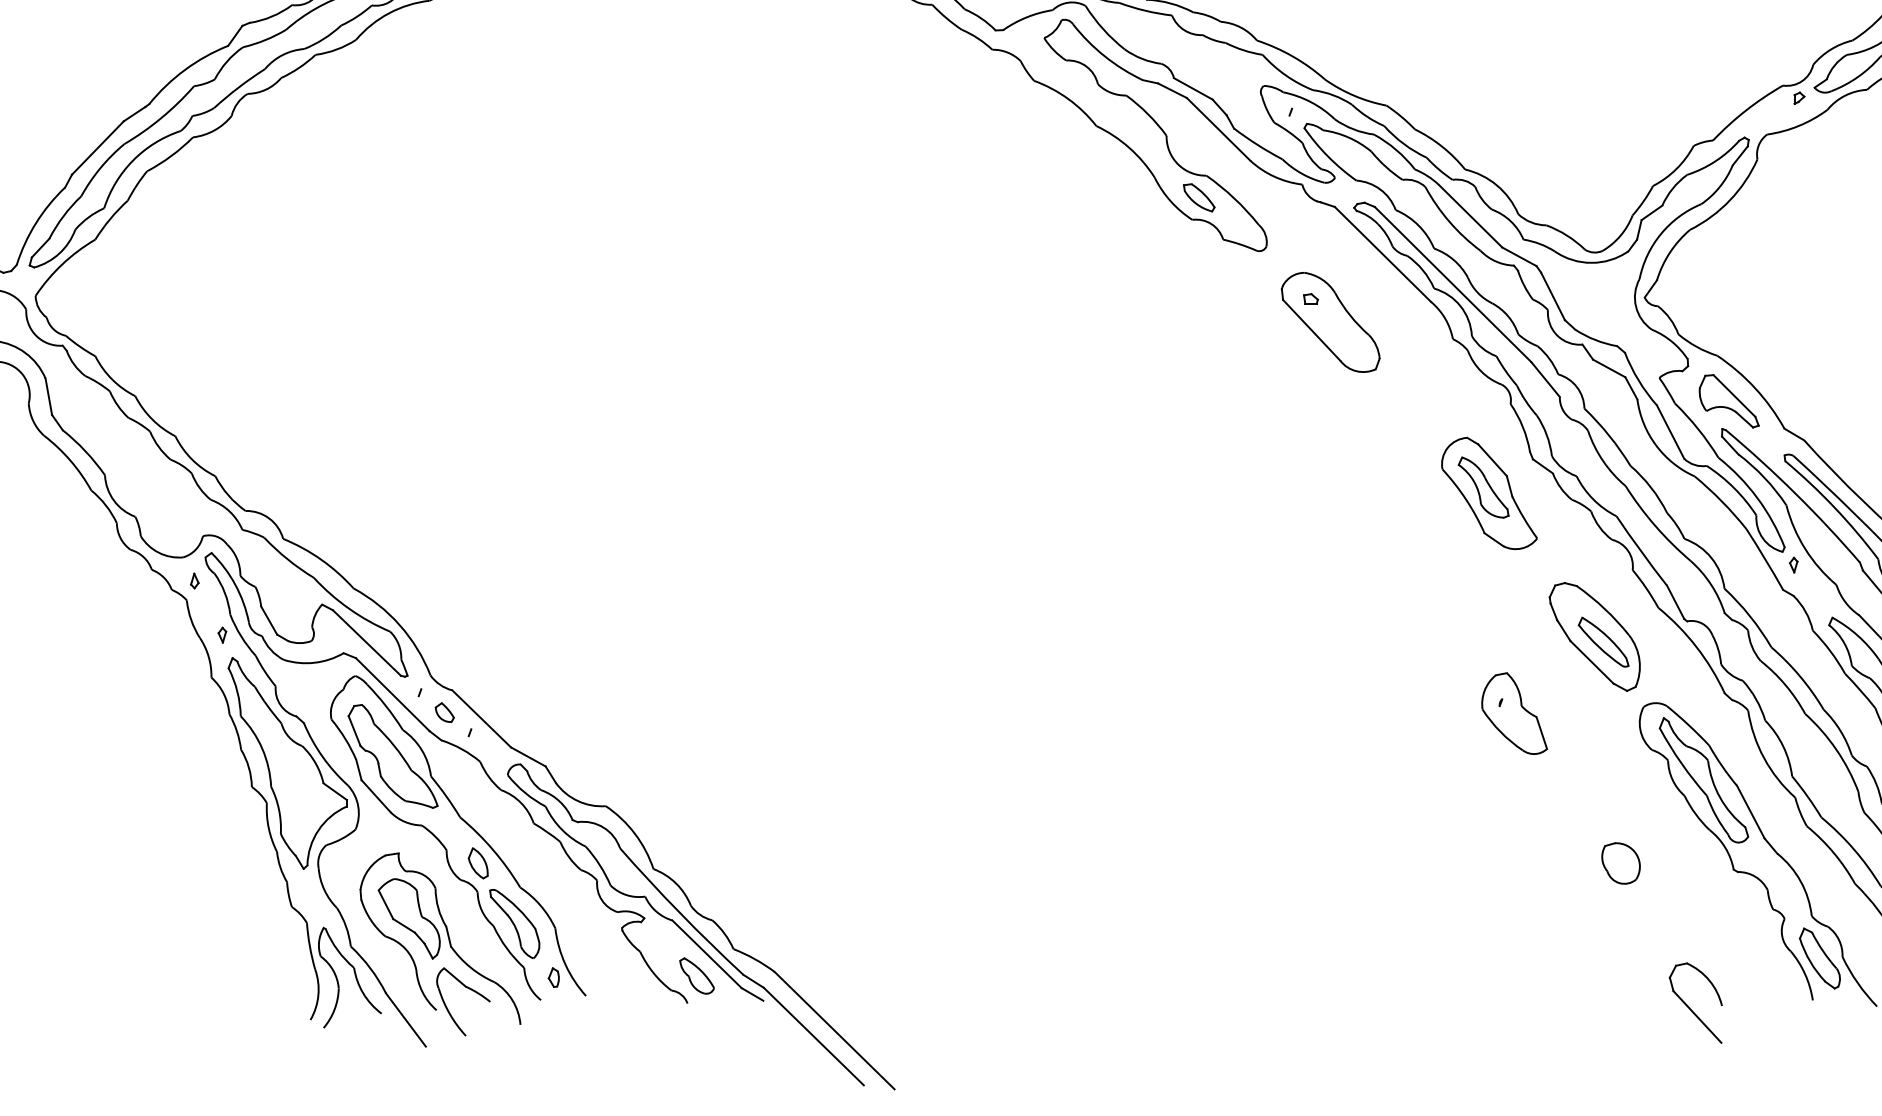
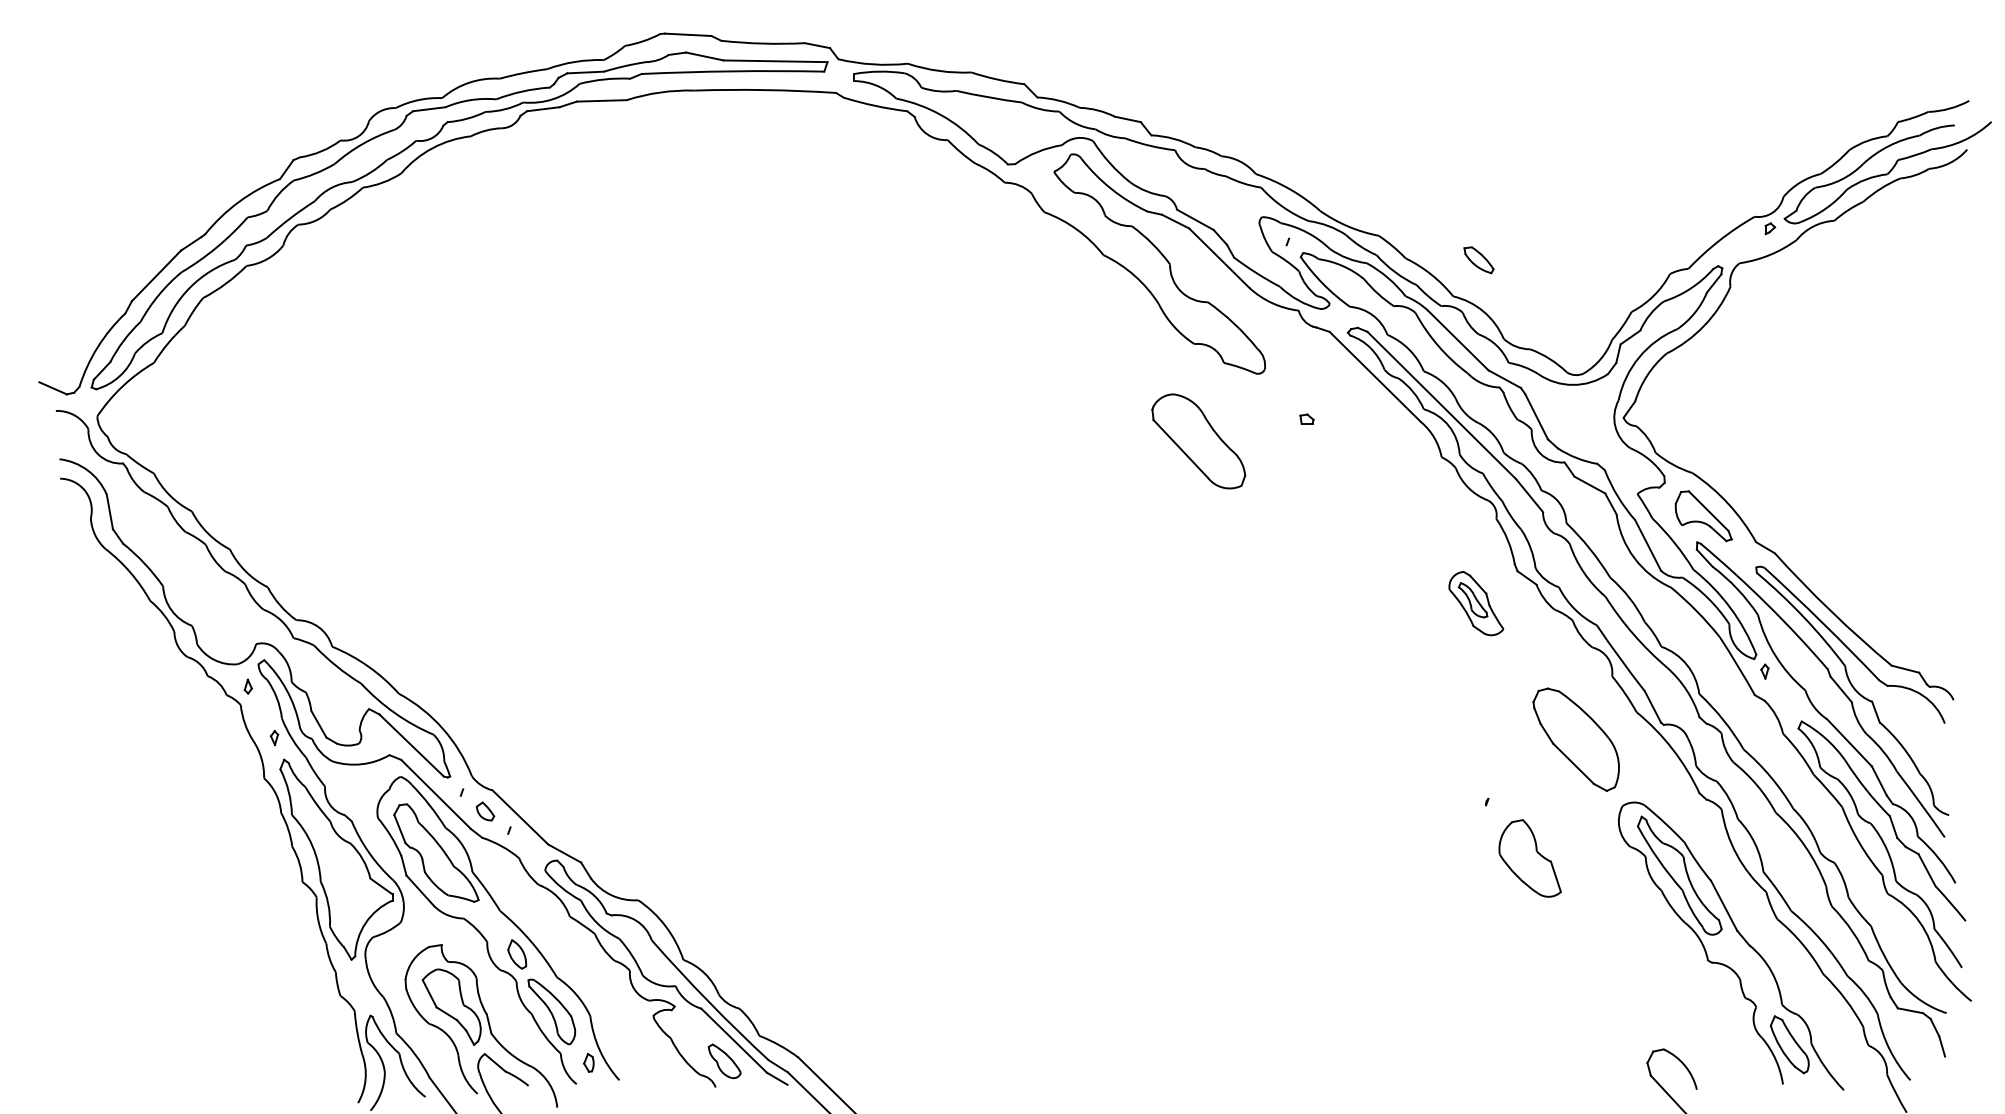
part: (1198, 198) -> (1478, 260), moved
part: (1330, 322) -> (1198, 441), moved
part: (1489, 493) -> (1476, 603), size x0.6
part: (1603, 641) -> (1584, 744), removed
part: (1513, 713) -> (1529, 858), moved
part: (1620, 863) -> (1600, 954), removed

